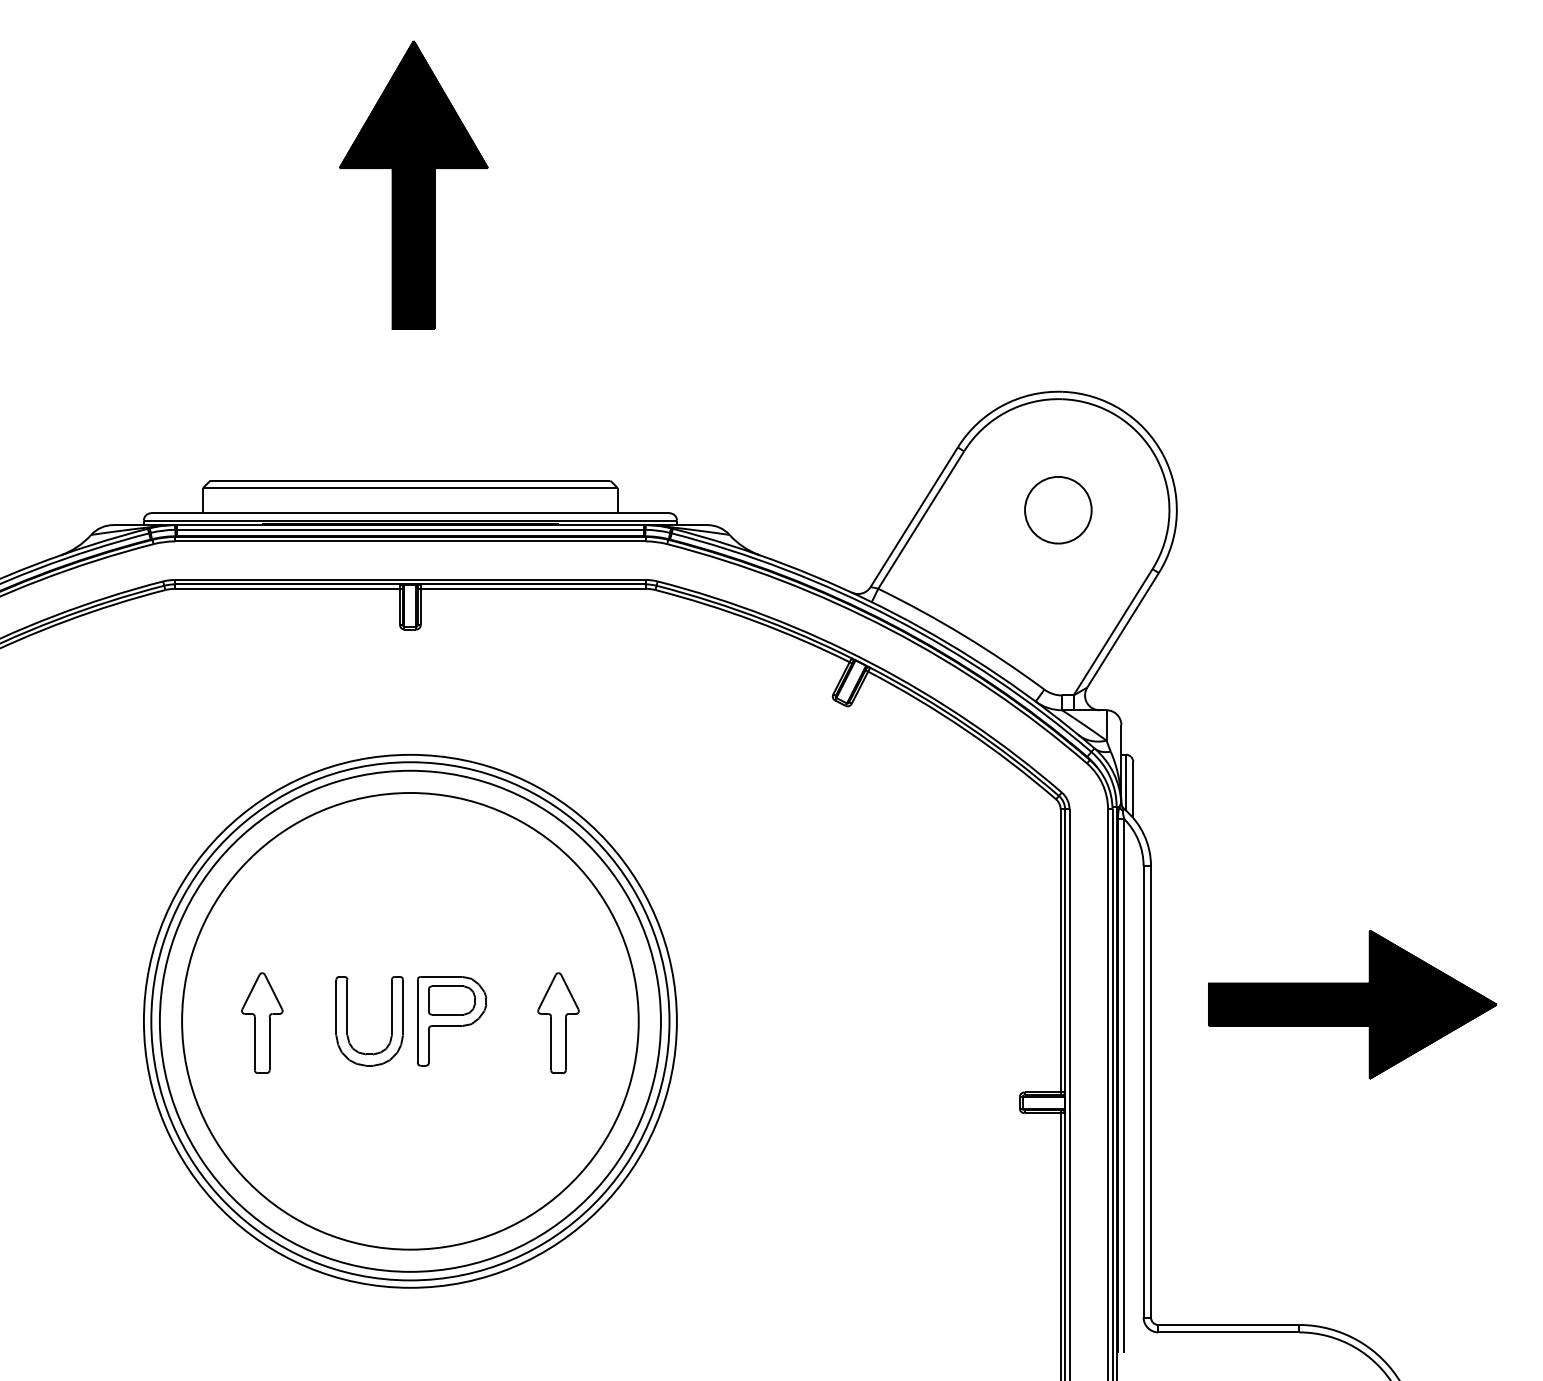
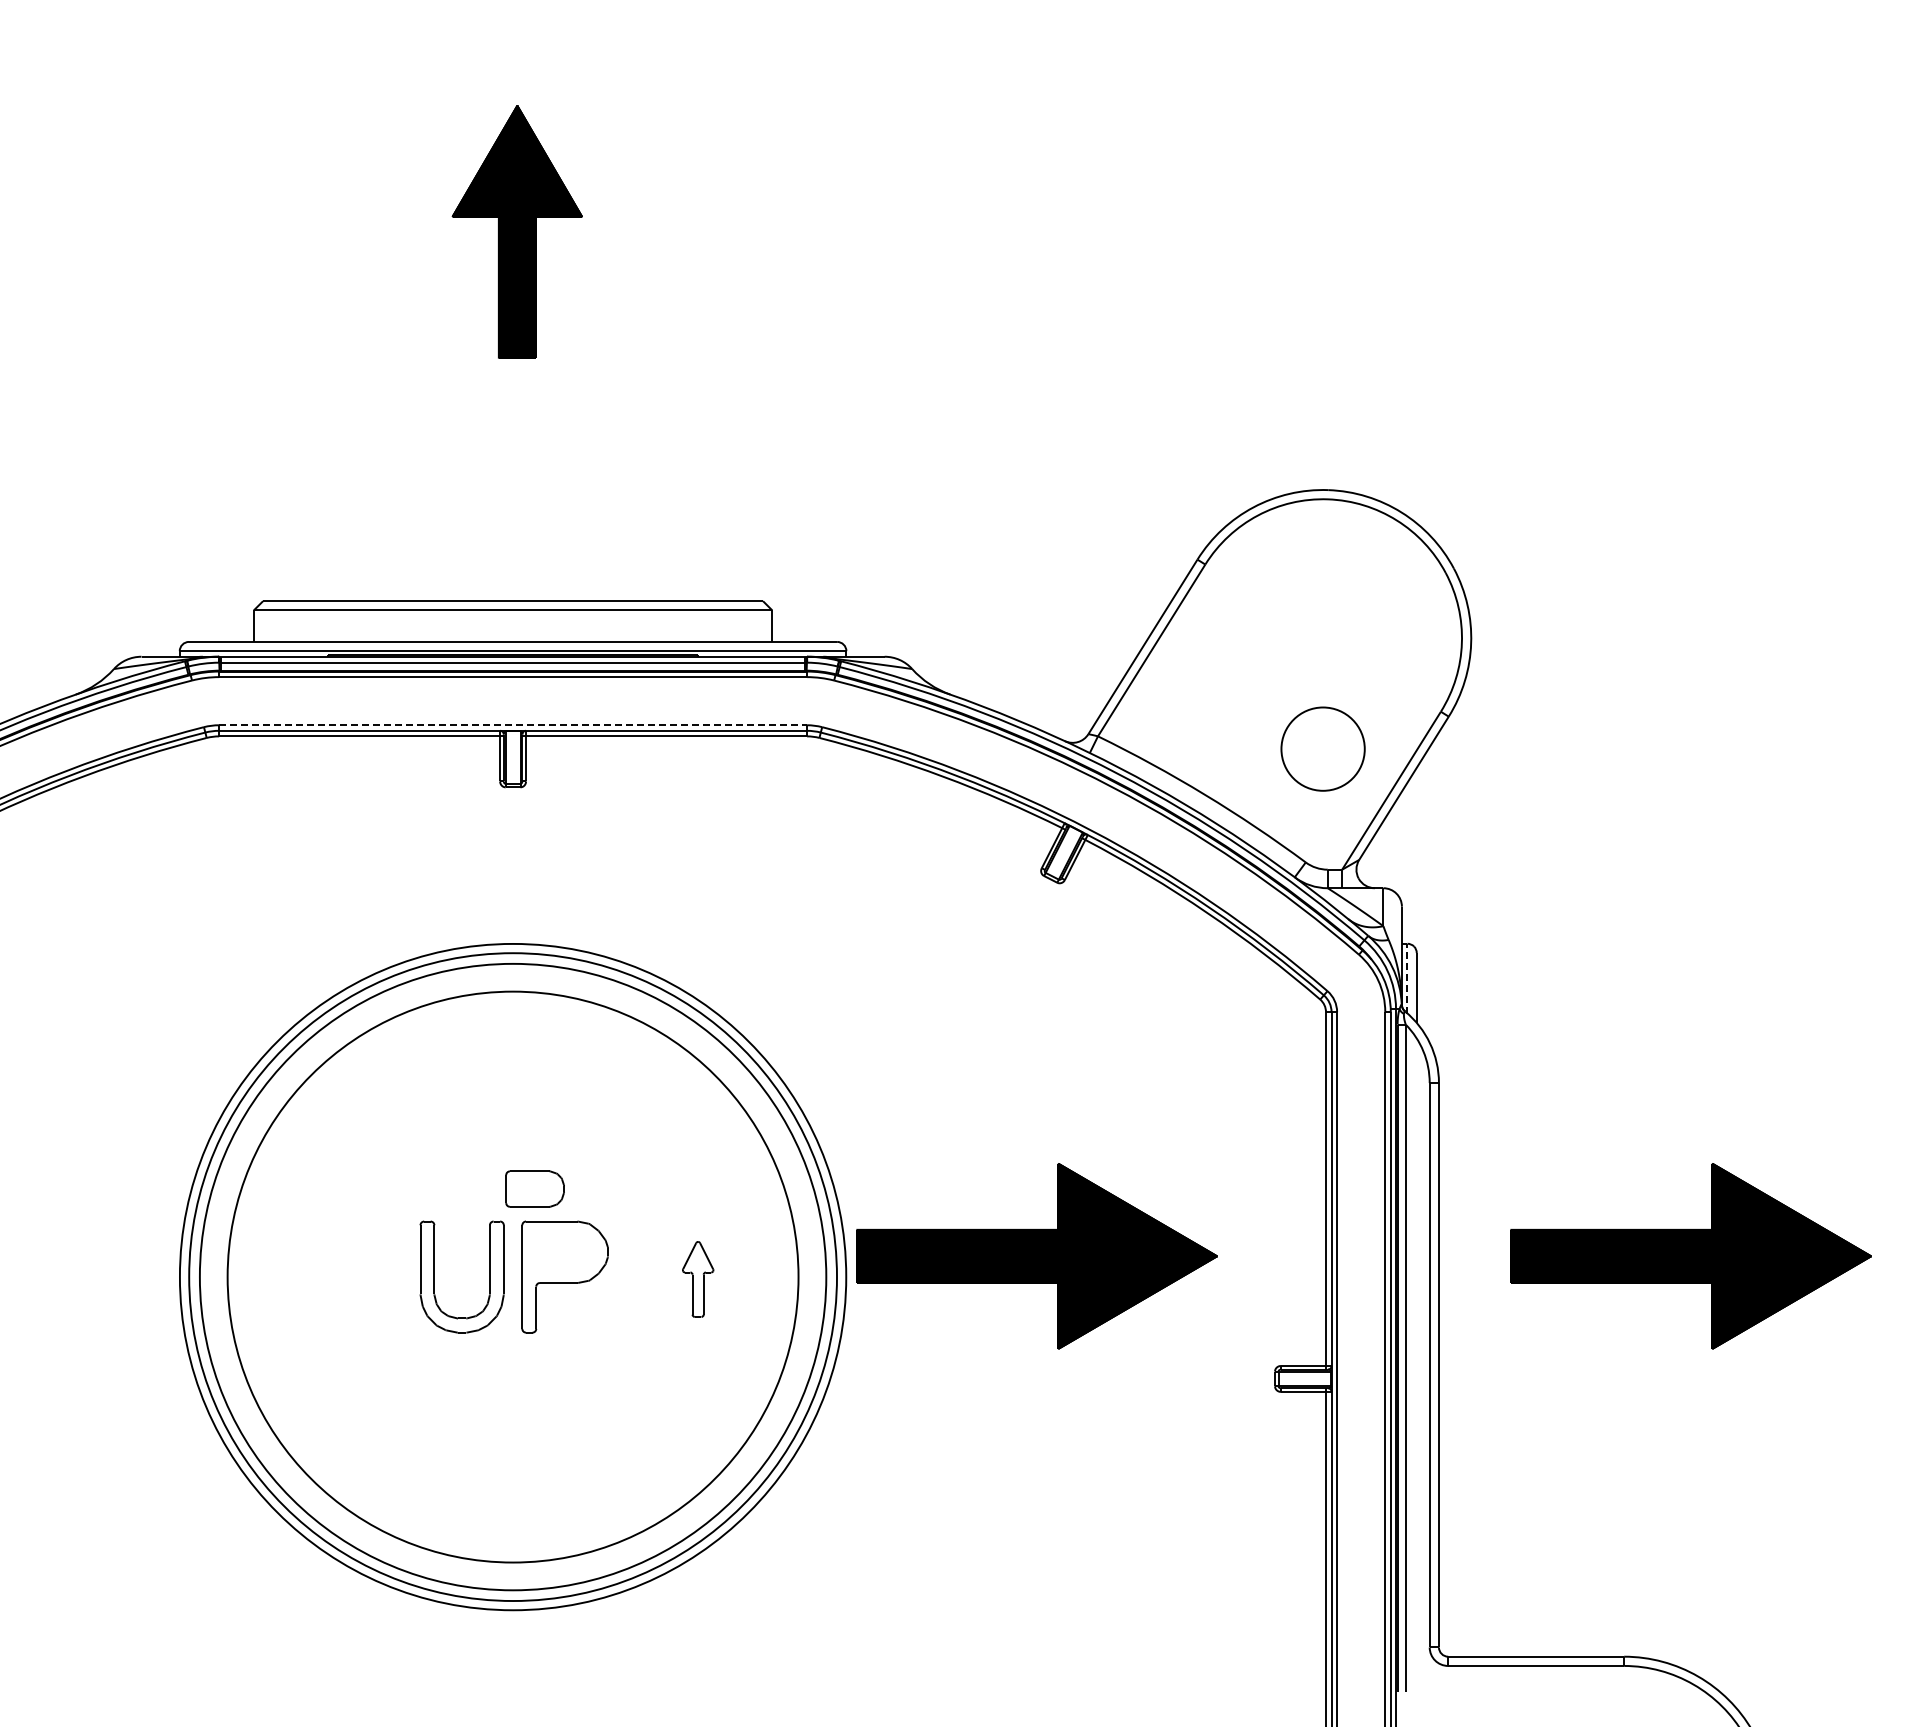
part: (413, 184) -> (517, 231), size x0.7
part: (1057, 509) -> (1322, 748), moved
line: (410, 580) -> (513, 725), solid -> dashed
line: (1125, 782) -> (1407, 978), solid -> dashed
part: (451, 1000) -> (534, 1188), moved
part: (829, 1004) -> (1036, 1256), added
part: (261, 1023) -> (327, 1279), removed
part: (557, 1023) -> (697, 1279), size x0.6

